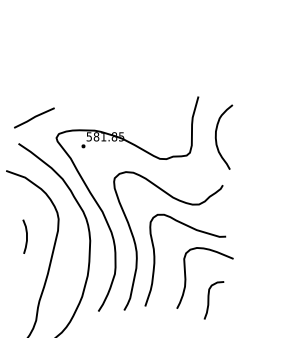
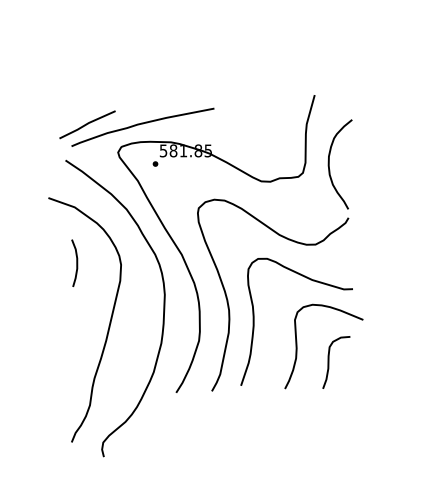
curve: (74, 117) -> (142, 124), added
curve: (216, 137) -> (329, 164), moved
curve: (26, 236) -> (76, 262), moved
curve: (209, 300) -> (329, 362), moved

